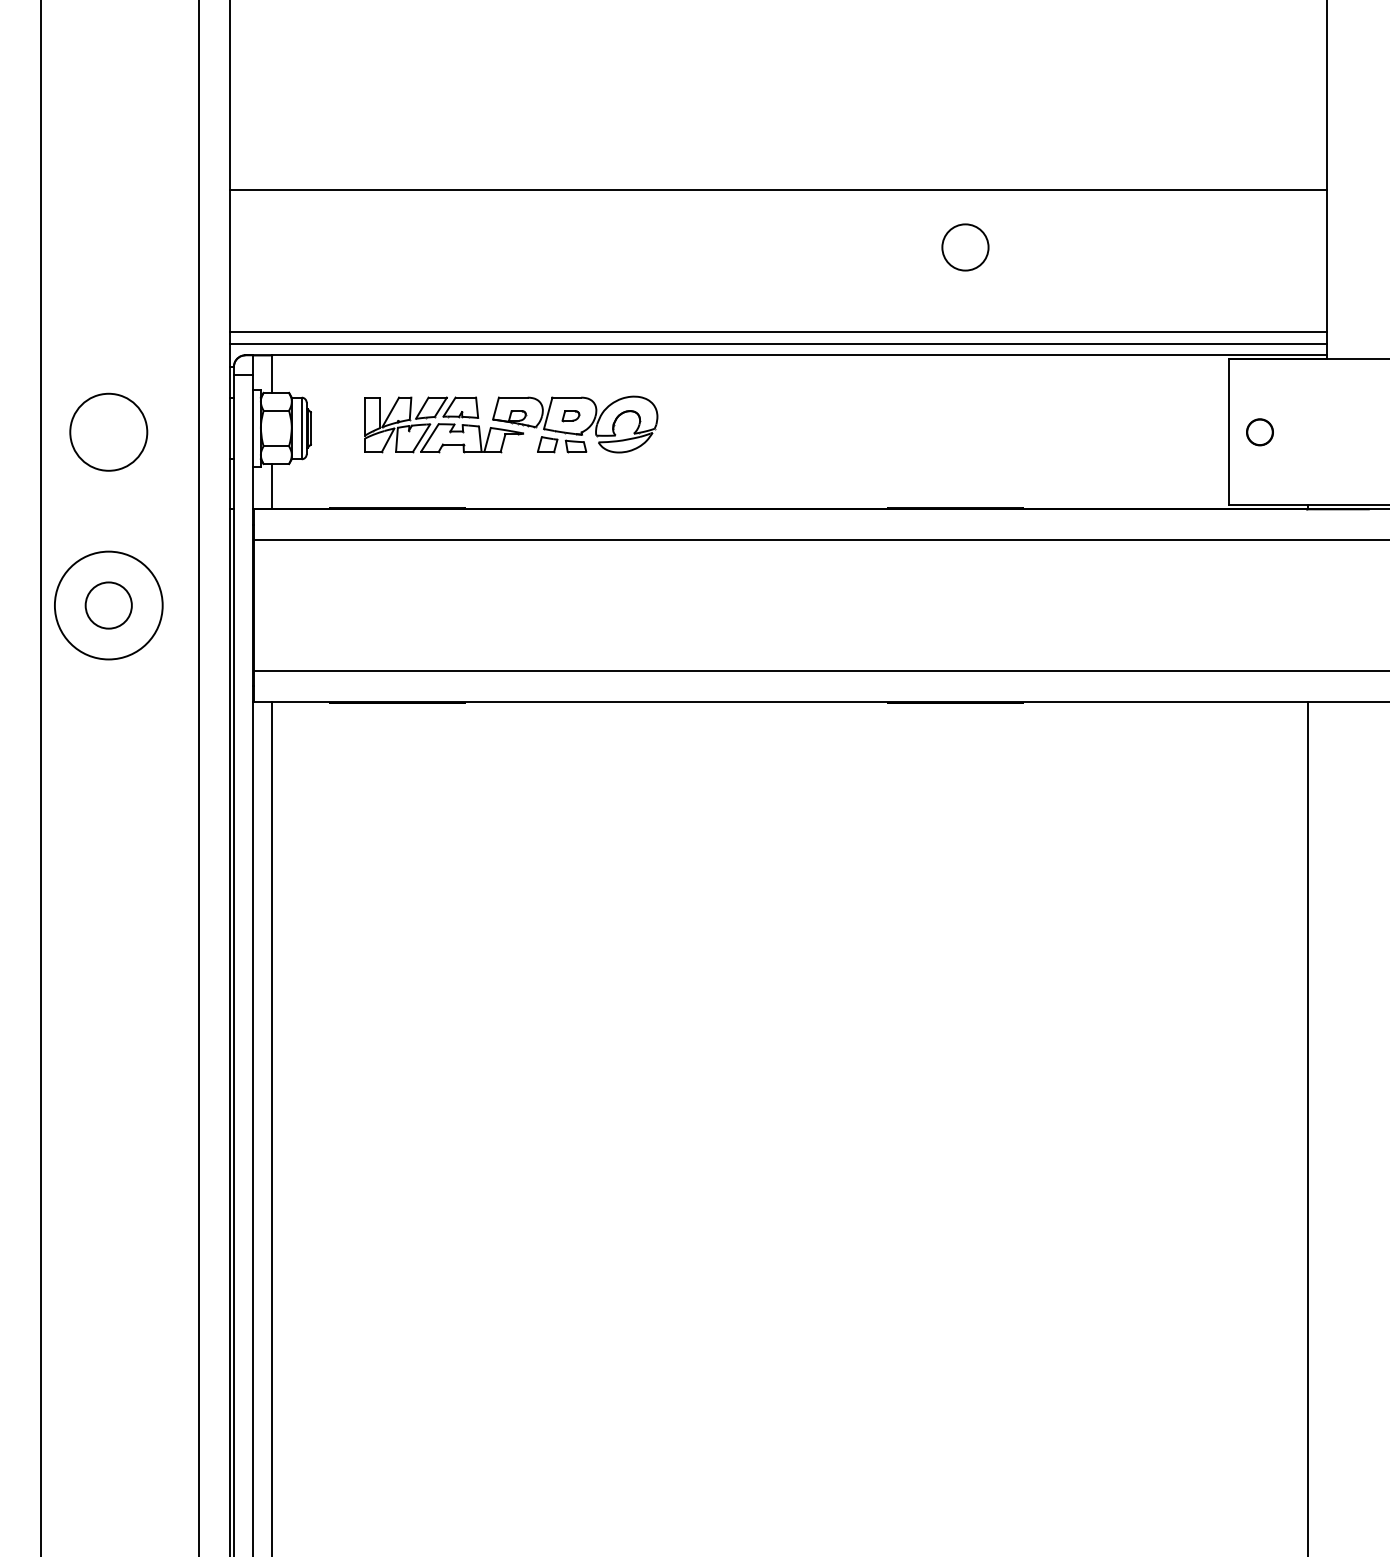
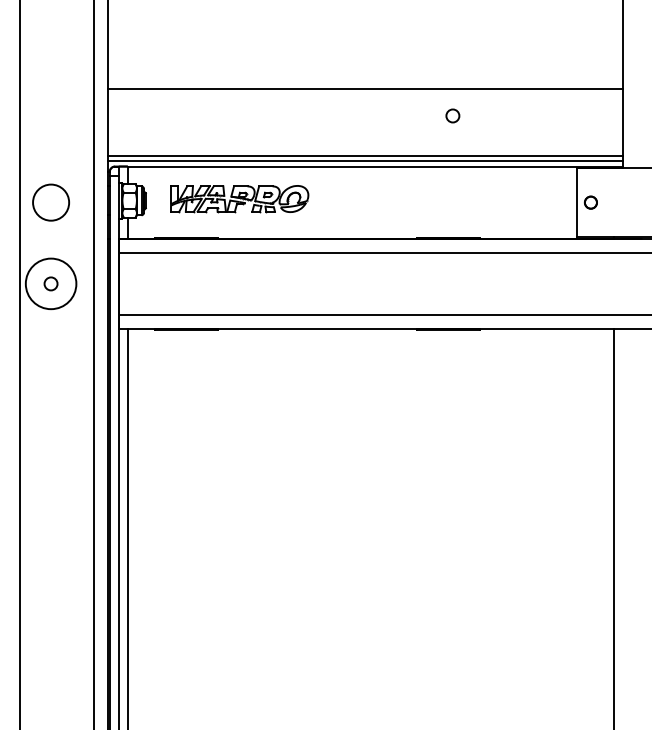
circle: (964, 246) -> (452, 115), size x0.6
circle: (107, 604) -> (50, 283), size x0.6

